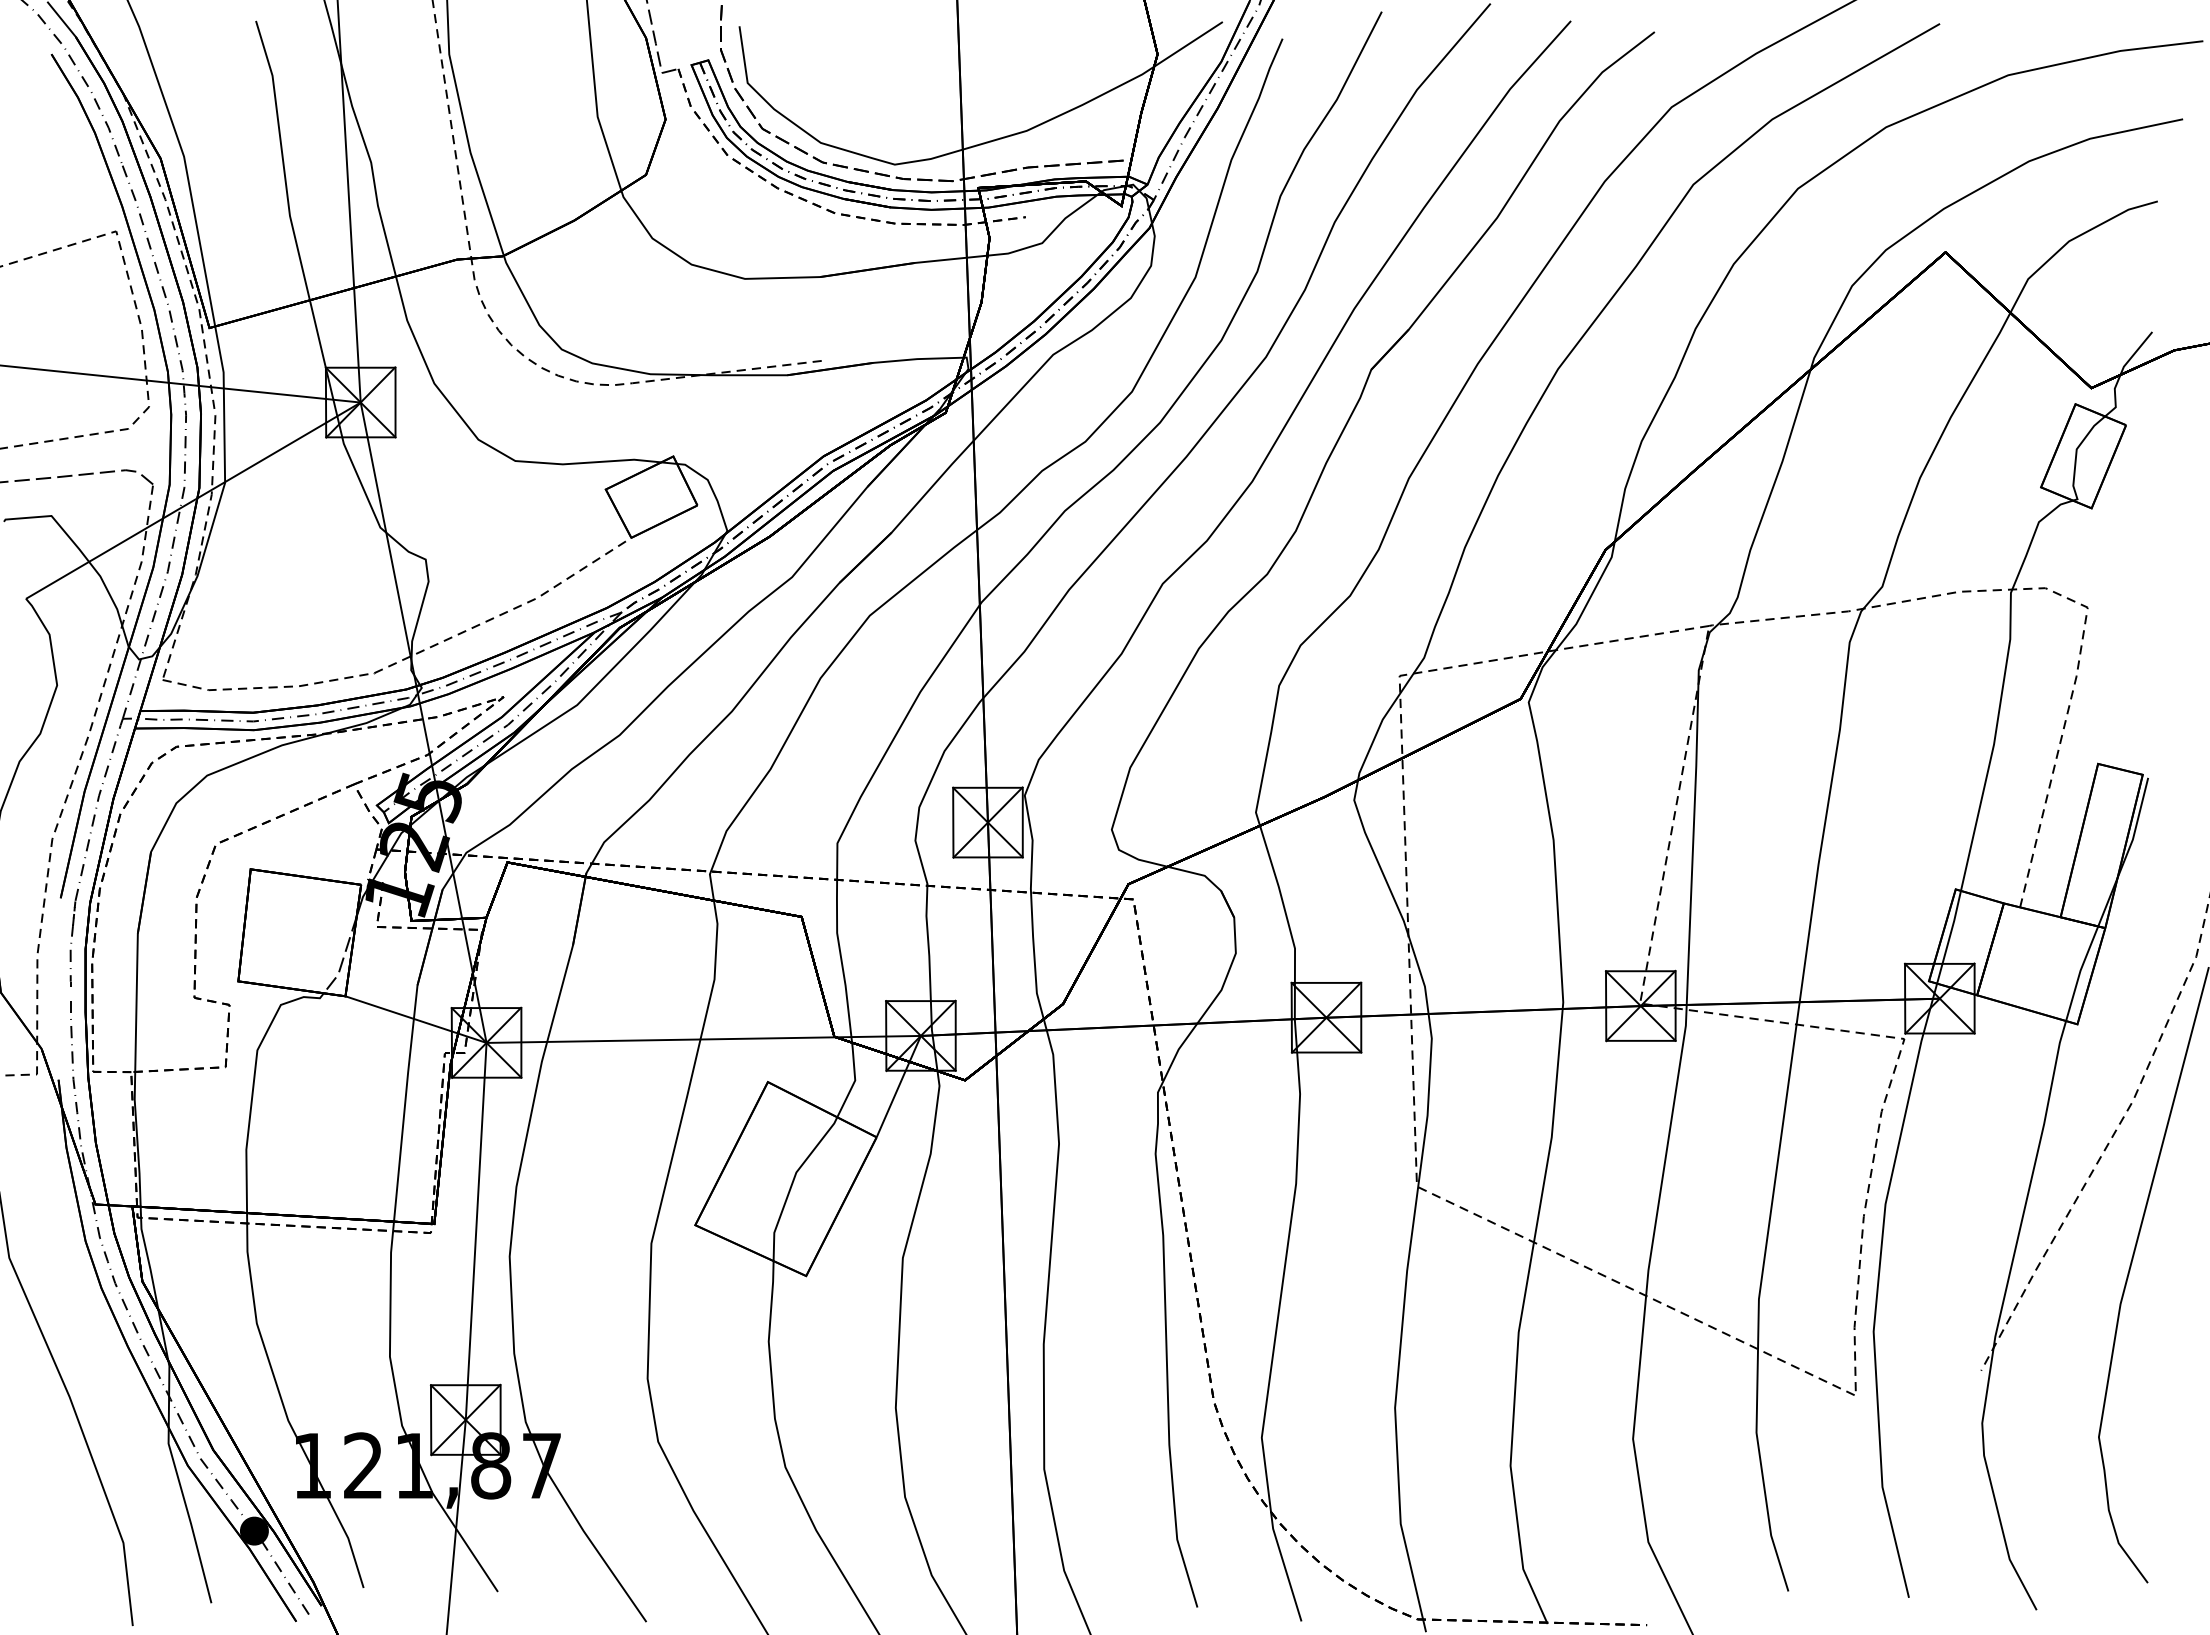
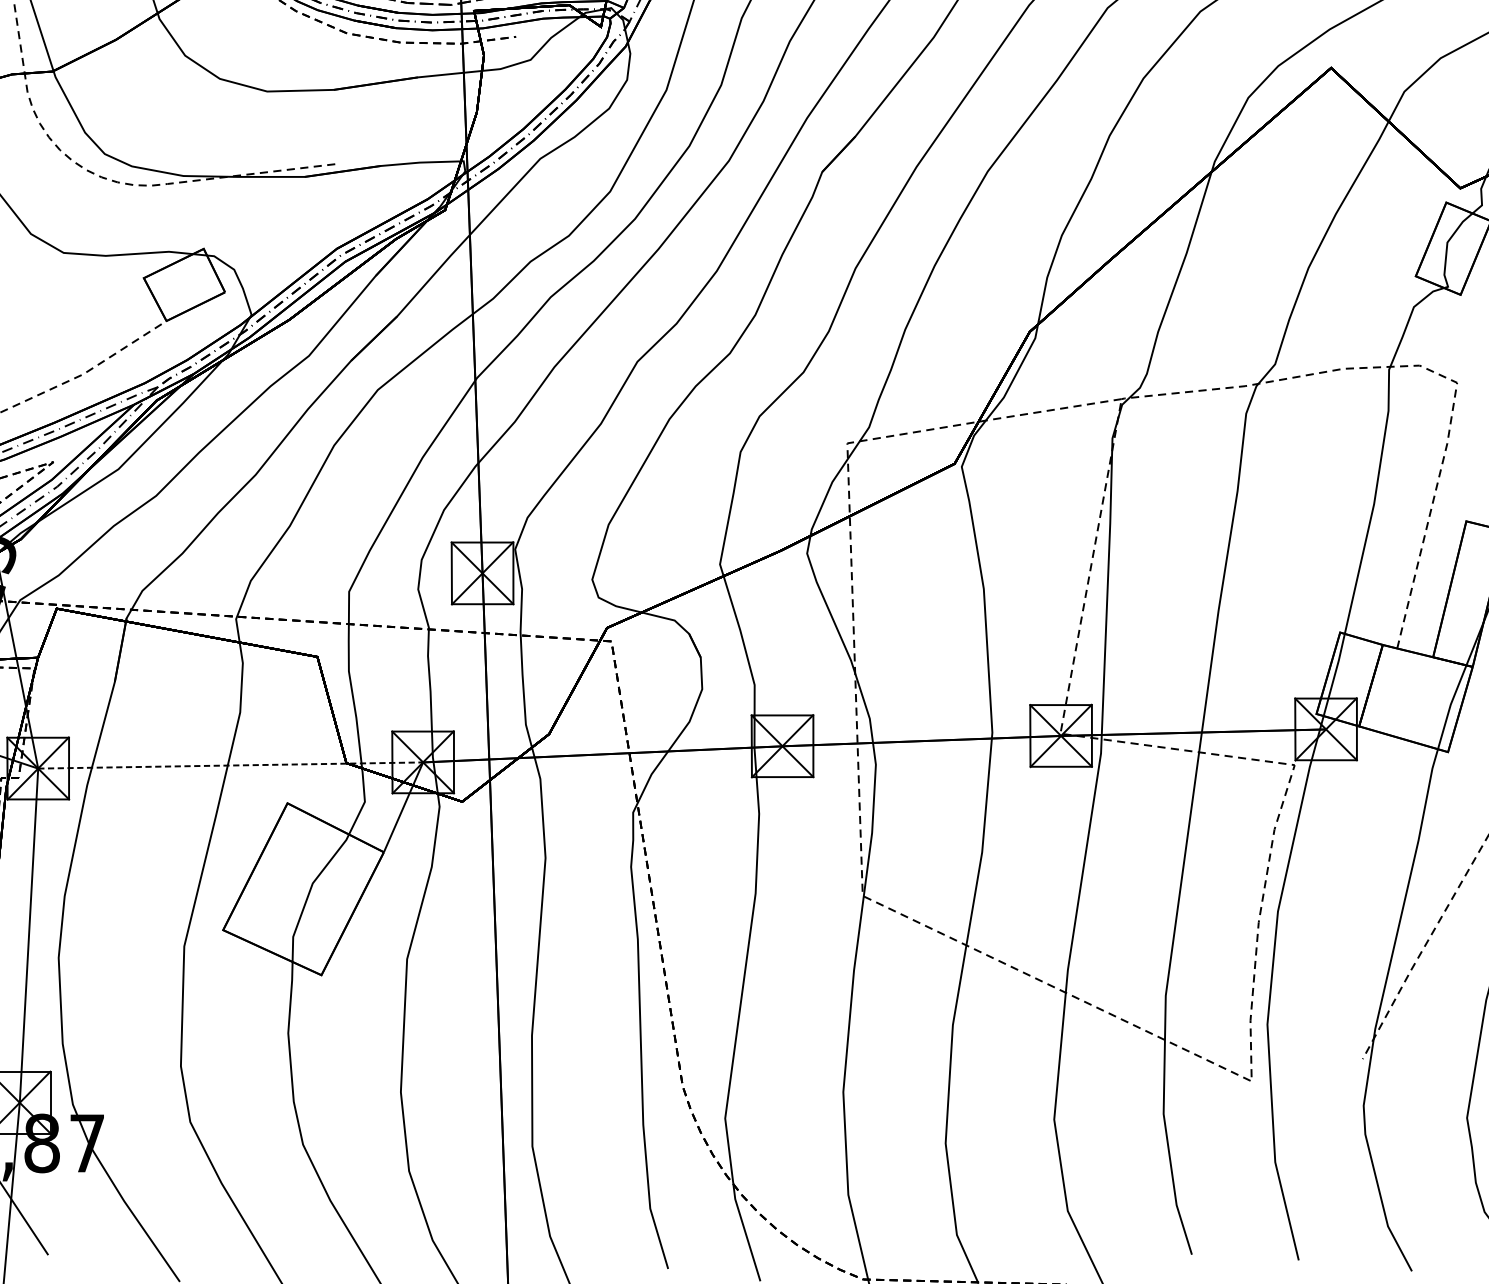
line: (704, 1039) -> (231, 765), solid -> dashed

